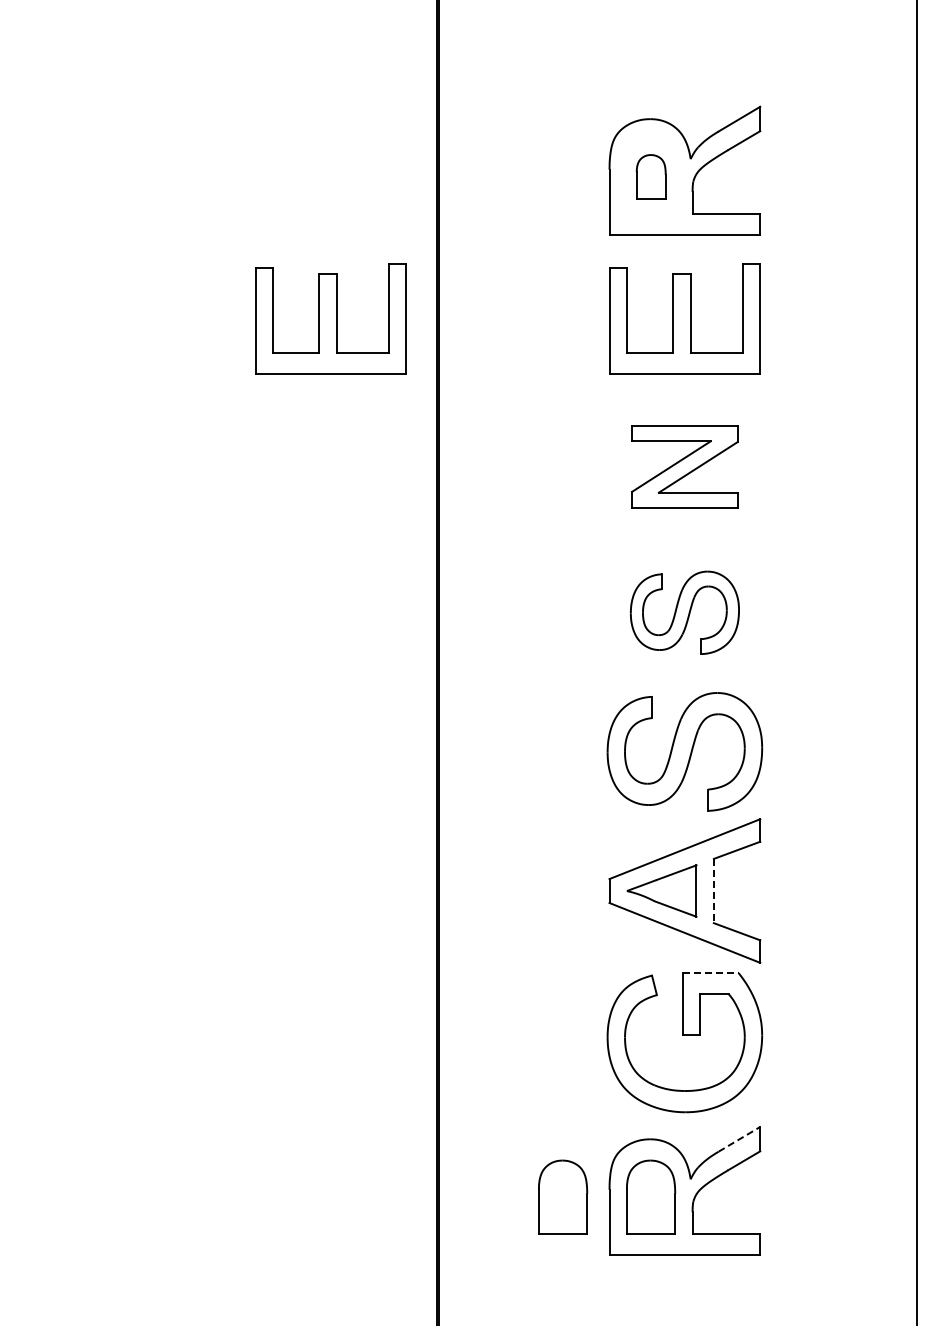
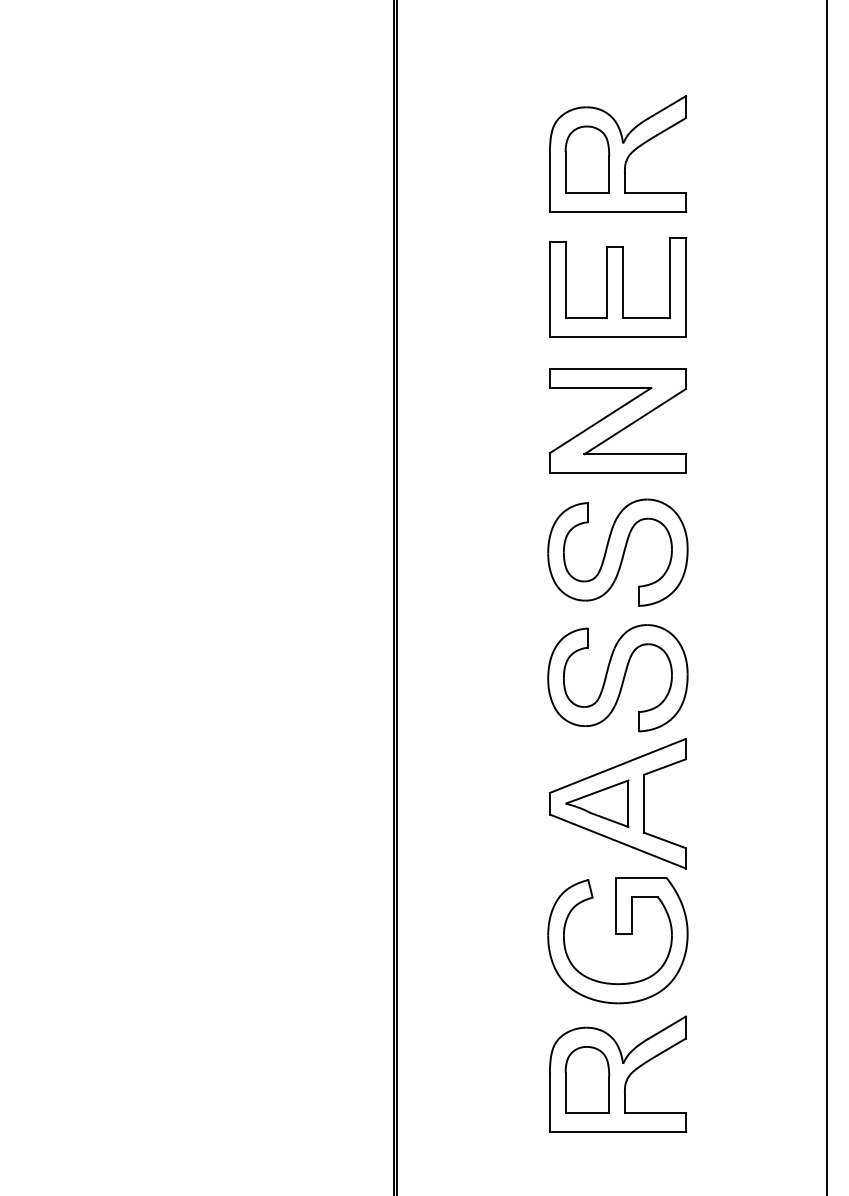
part: (651, 176) -> (587, 159), size x1.67
part: (330, 318) -> (298, 287), removed
part: (684, 466) -> (617, 420), size x1.43
part: (684, 612) -> (617, 552), size x1.43
line: (713, 891) -> (643, 804), dashed -> solid
line: (710, 973) -> (641, 878), dashed -> solid
line: (739, 1139) -> (667, 1027), dashed -> solid
part: (563, 1196) -> (508, 1079), removed

